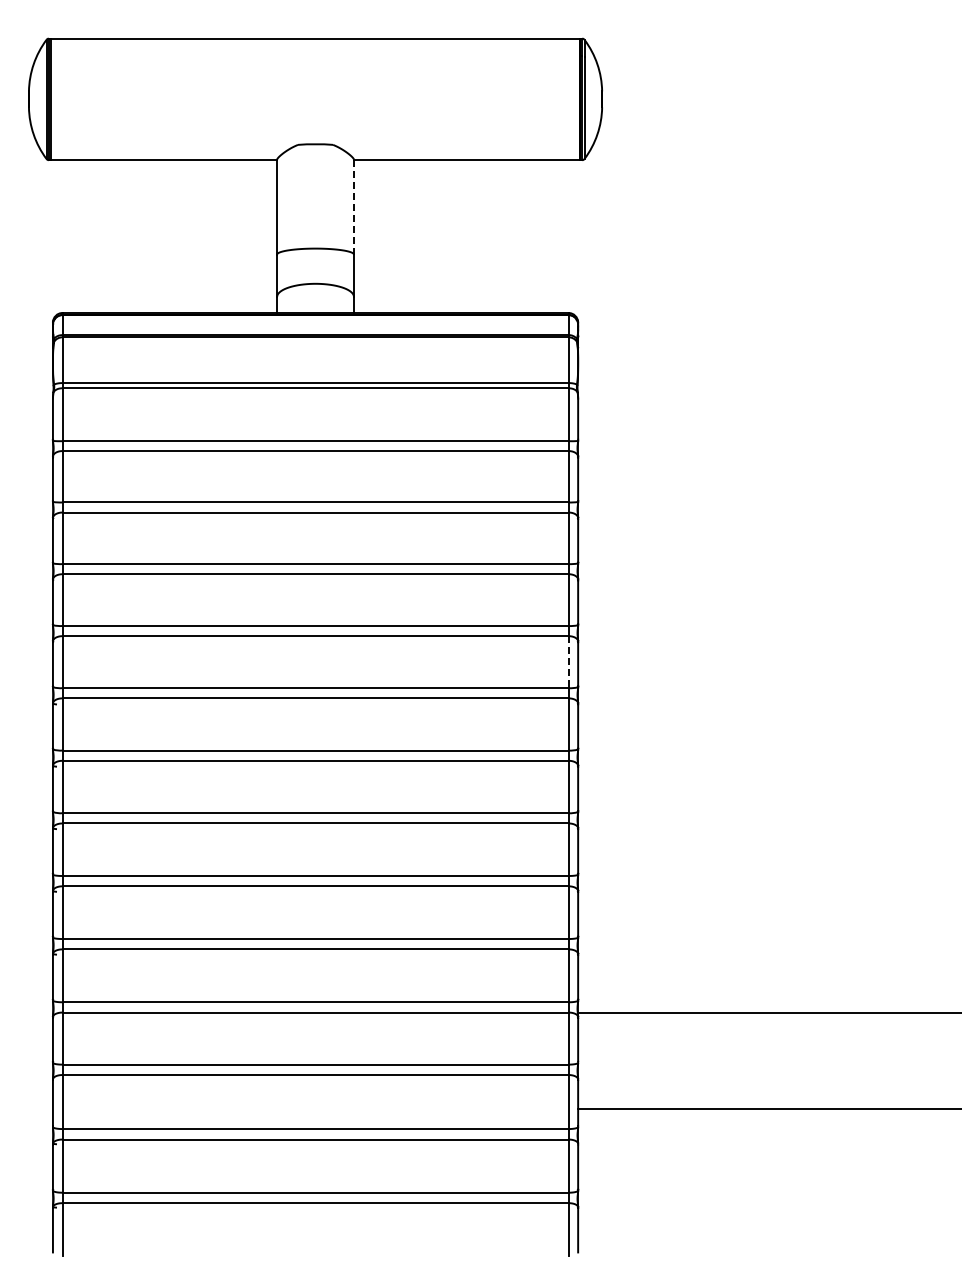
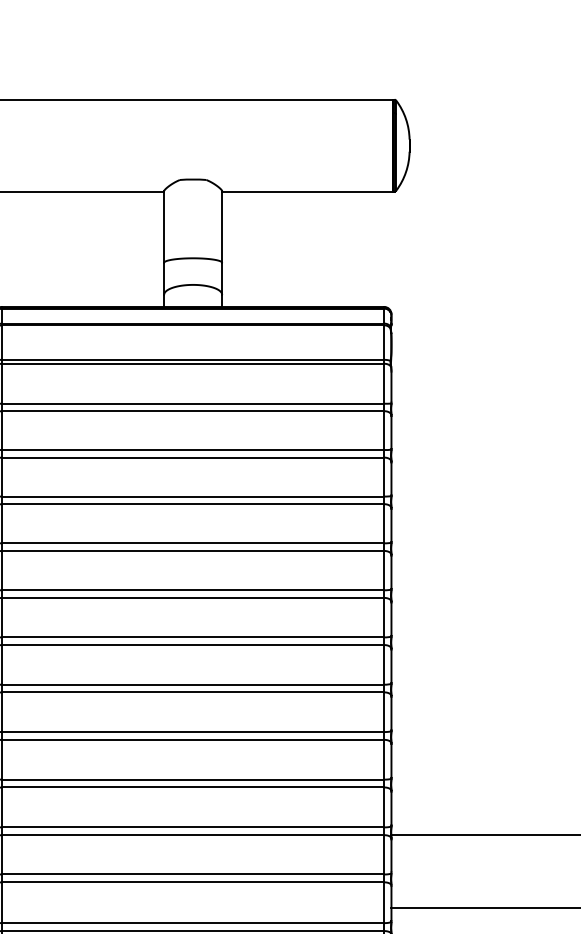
line: (353, 206) -> (221, 226), dashed -> solid
line: (568, 662) -> (384, 570), dashed -> solid

